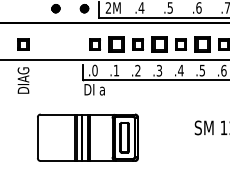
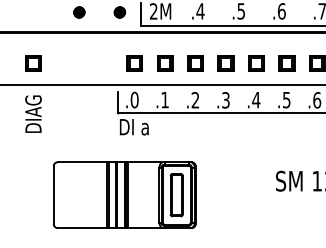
part: (116, 44) -> (165, 63), size x0.71
part: (159, 44) -> (225, 63), size x0.71
part: (202, 44) -> (286, 63), size x0.71

